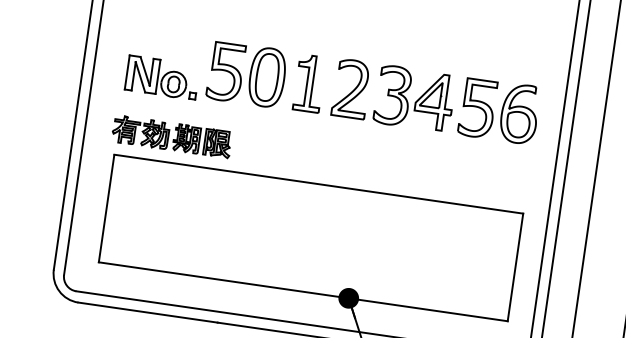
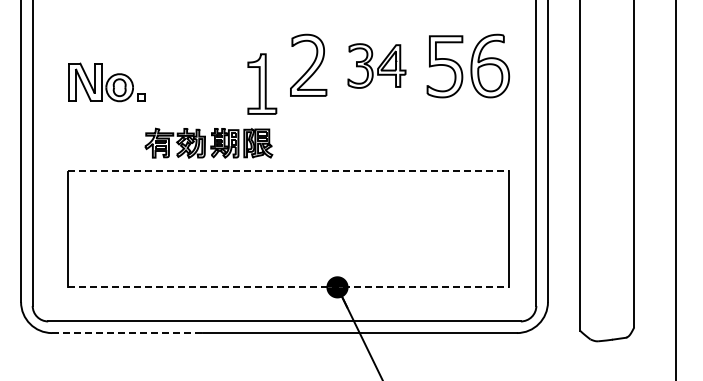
part: (246, 73) -> (195, 65), removed
part: (309, 83) -> (262, 83), moved
part: (414, 98) -> (376, 65), size x0.7
part: (171, 135) -> (208, 142), moved
line: (318, 184) -> (288, 171), solid -> dashed
line: (303, 291) -> (288, 287), solid -> dashed
line: (148, 313) -> (127, 333), solid -> dashed

